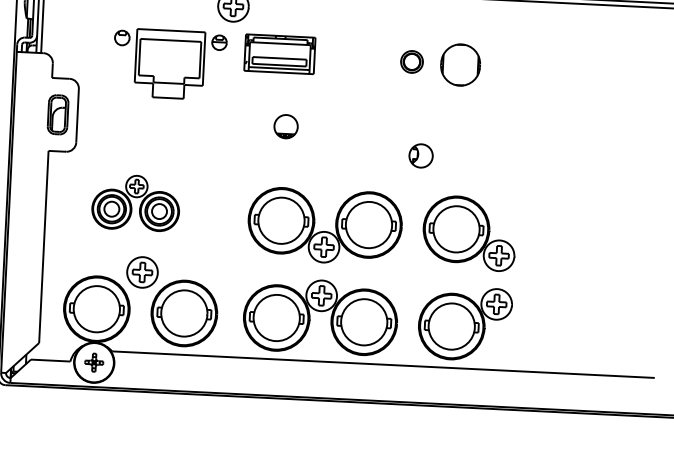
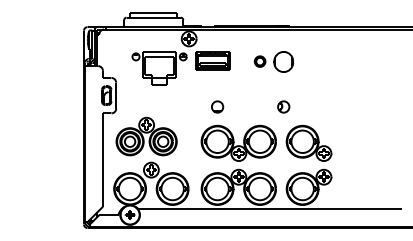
part: (439, 62) -> (273, 61), moved
part: (285, 125) -> (217, 106), moved
part: (135, 202) -> (146, 136), size x1.43

